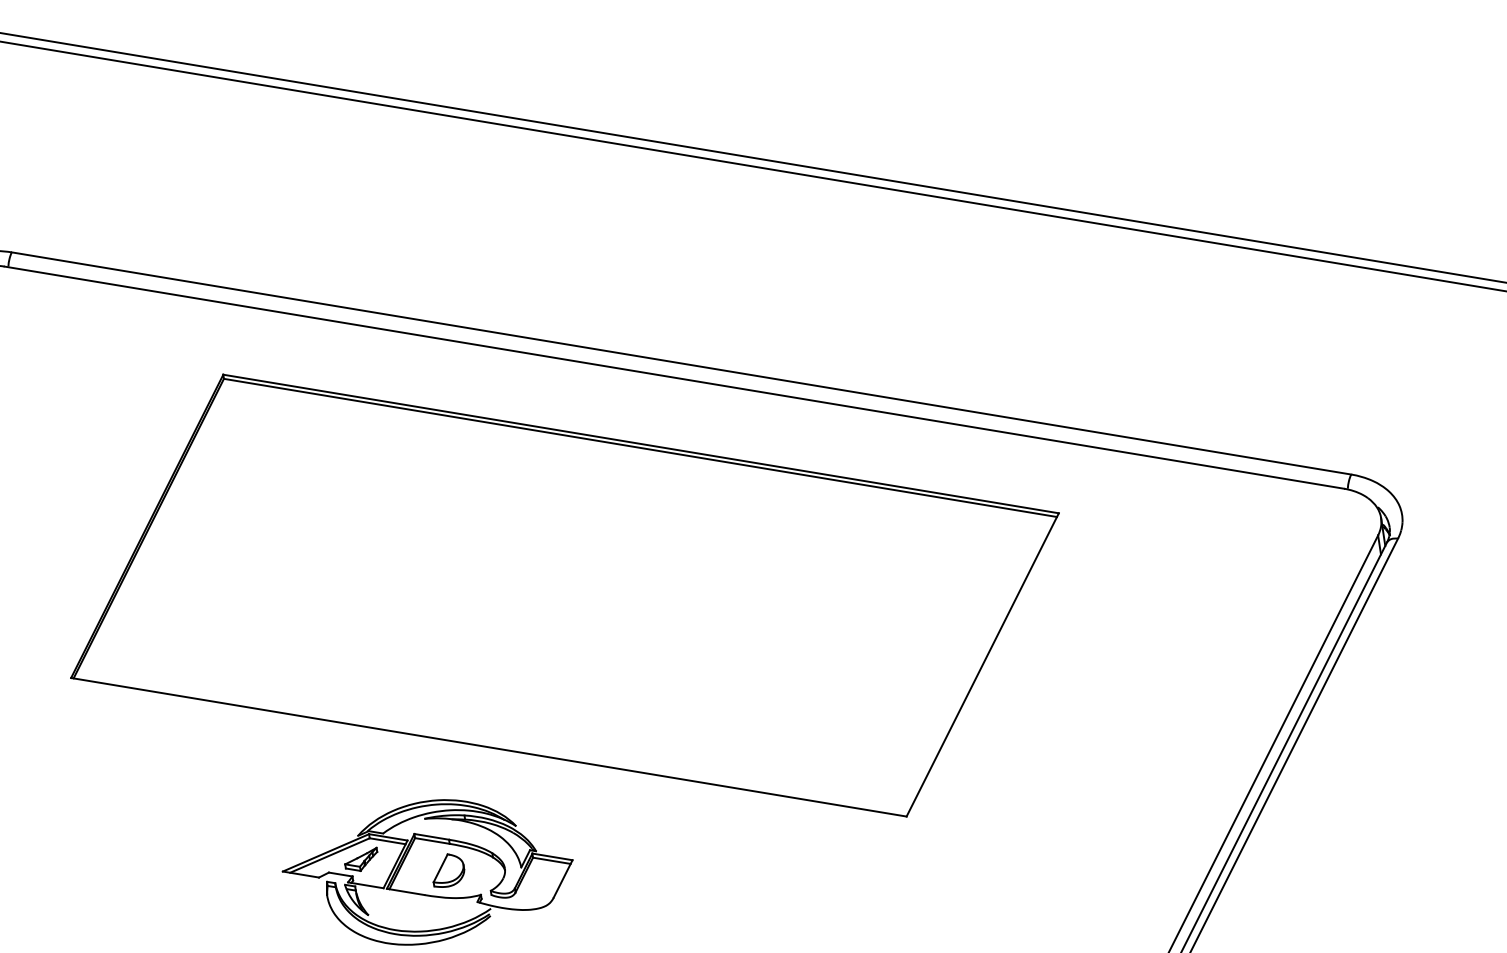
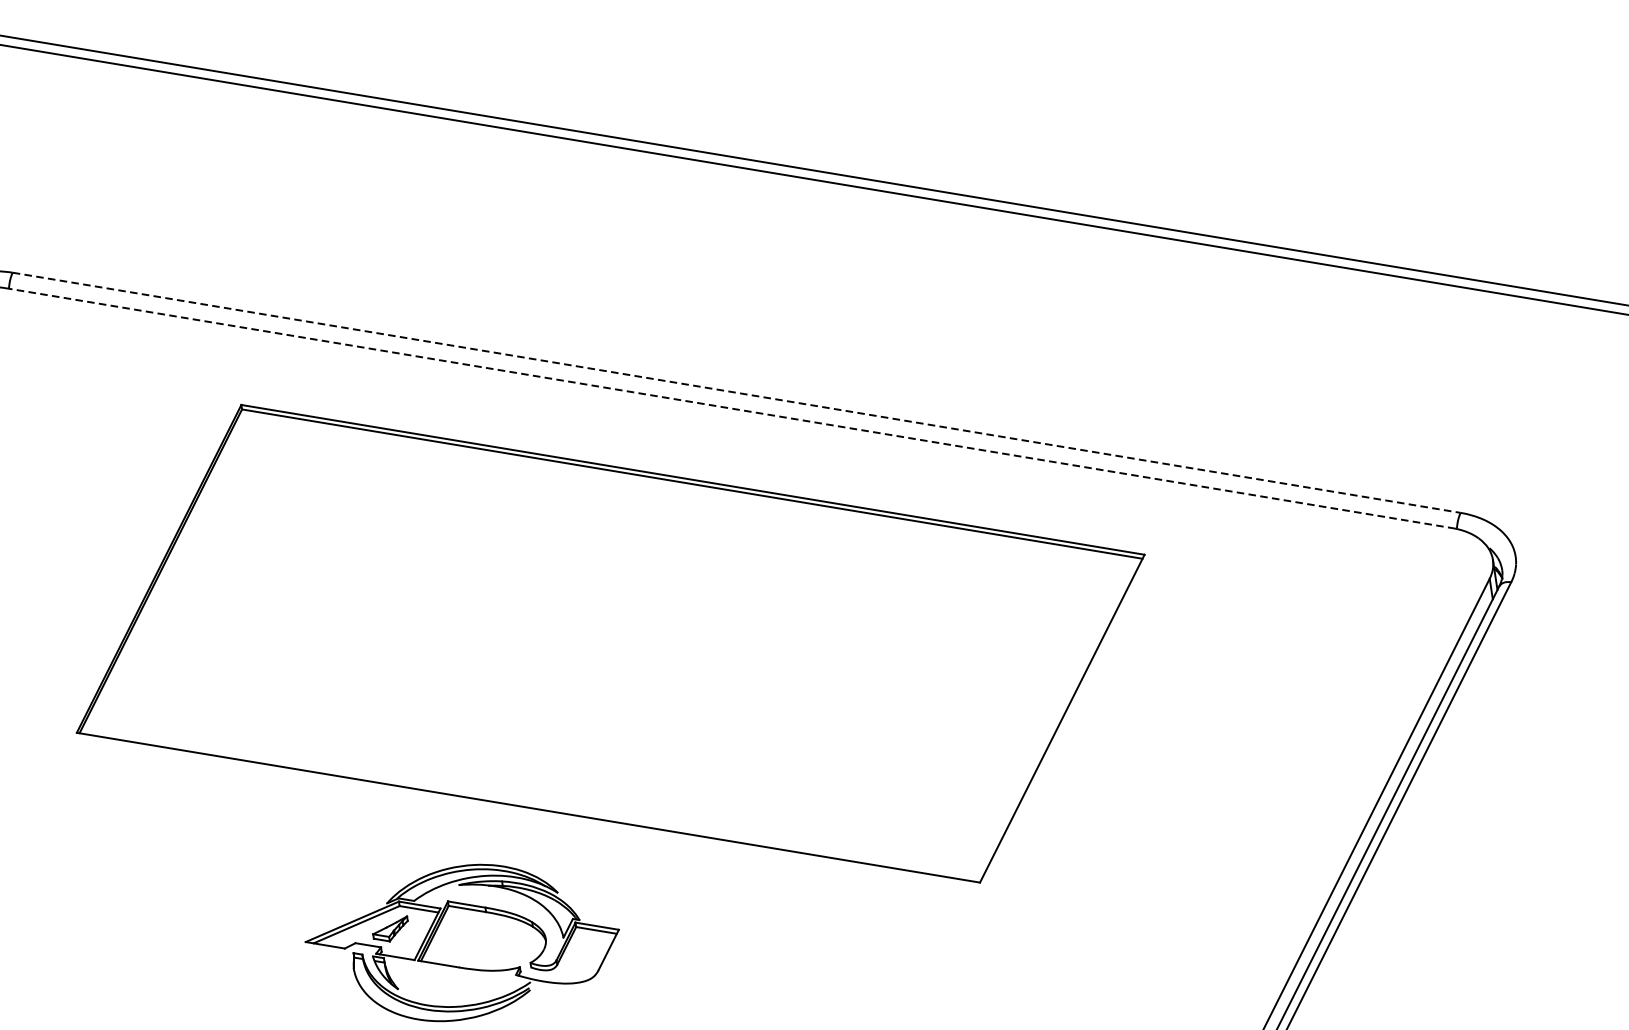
line: (681, 363) -> (736, 392), solid -> dashed
line: (674, 377) -> (729, 407), solid -> dashed
part: (448, 870) -> (484, 940), removed

